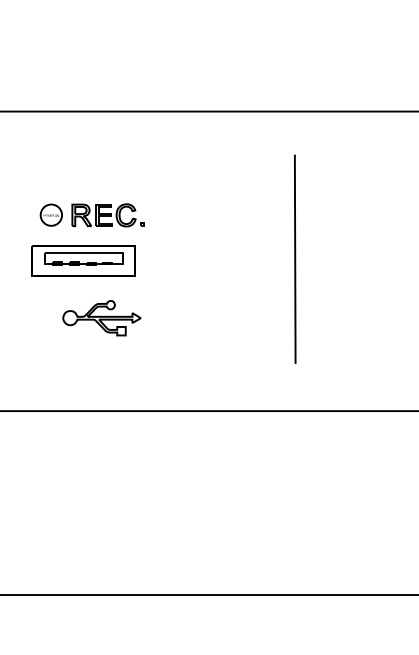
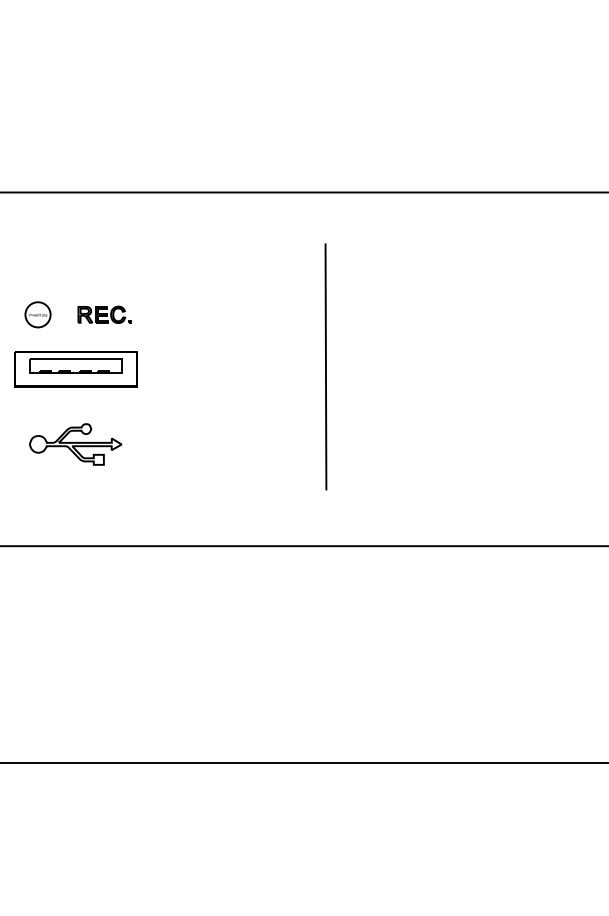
part: (107, 214) -> (104, 314), size x0.62
part: (101, 318) -> (75, 444), moved

